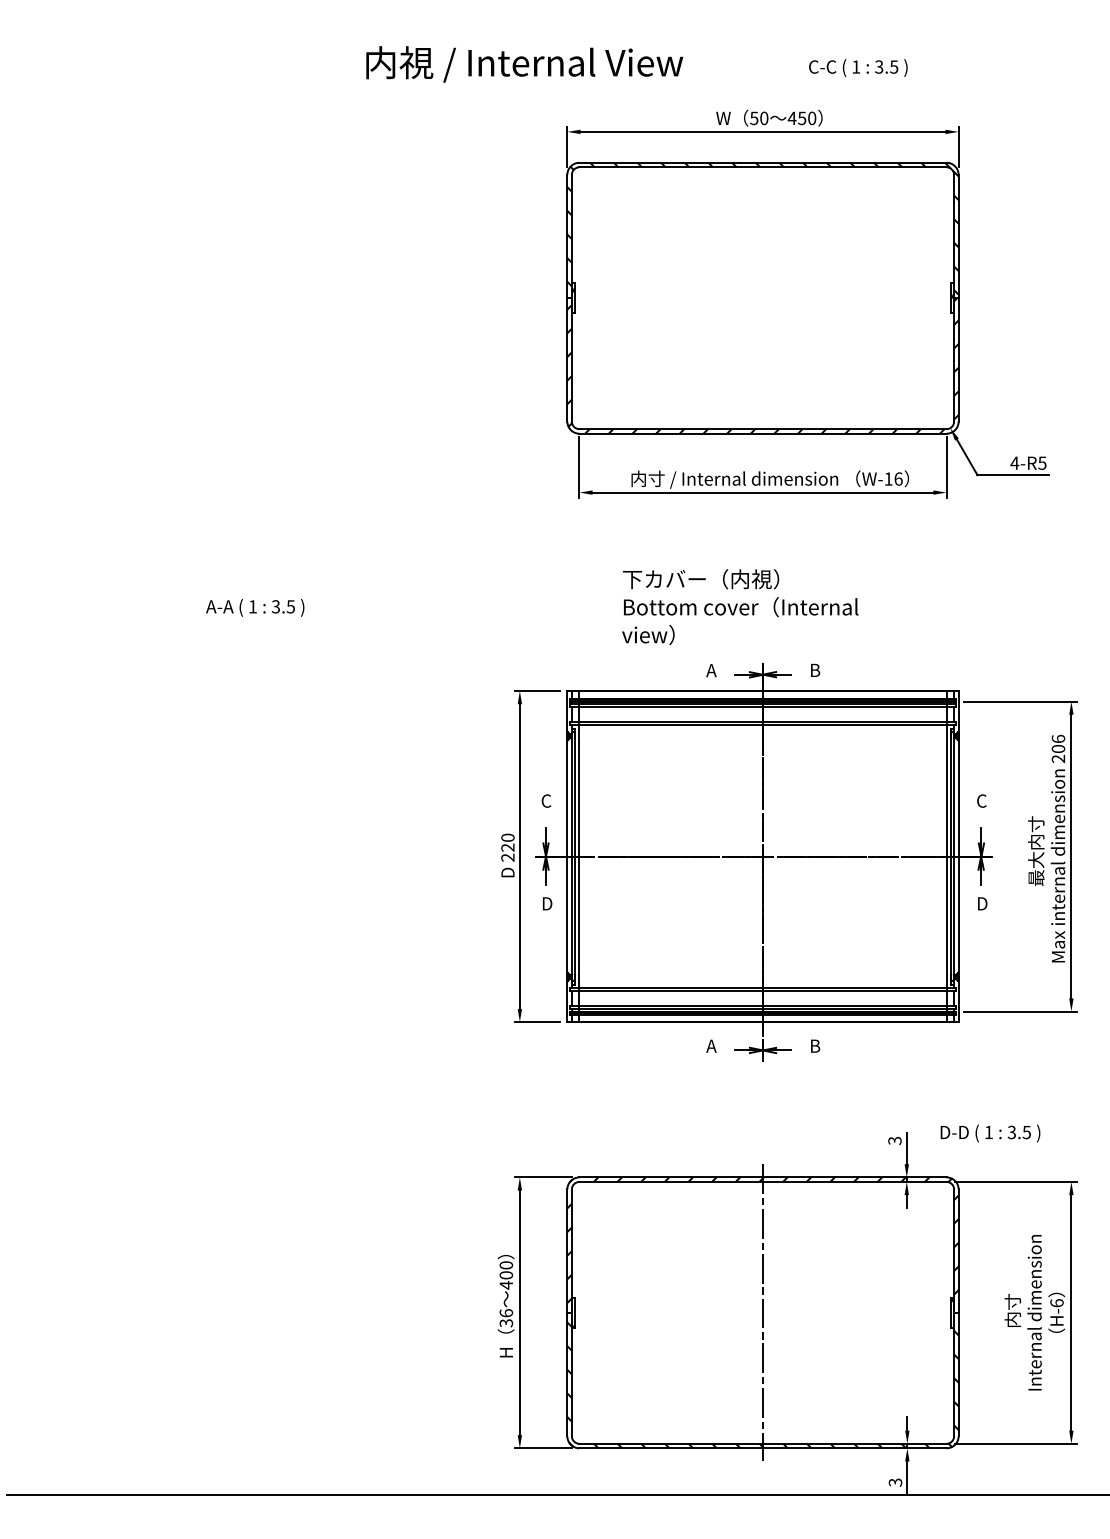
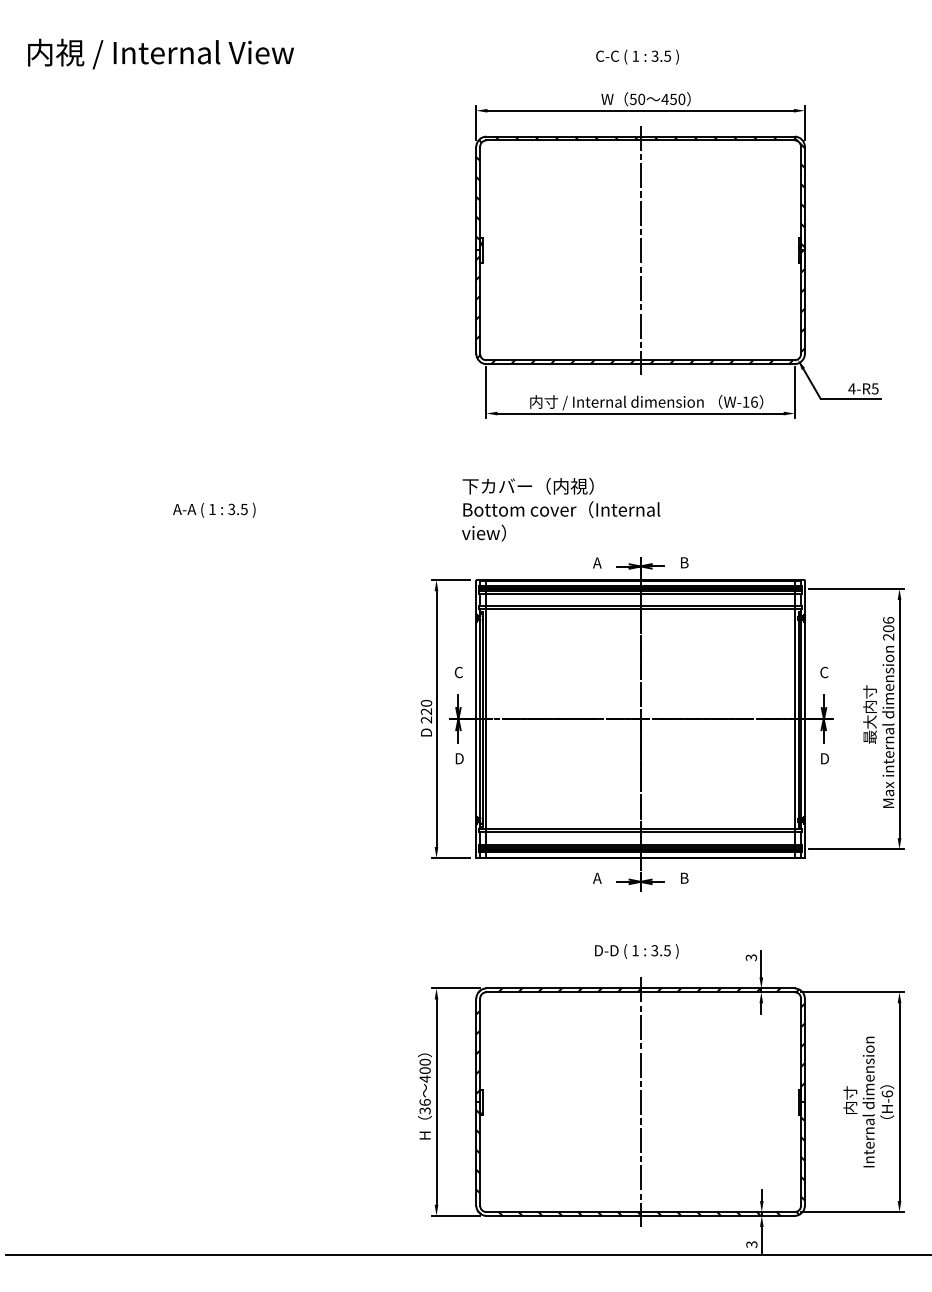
text: (524, 64) -> (160, 54), moved
text: (858, 67) -> (637, 56), moved
line: (763, 297) -> (641, 249), added
text: (740, 606) -> (561, 509), moved
text: (990, 1133) -> (636, 951), moved

